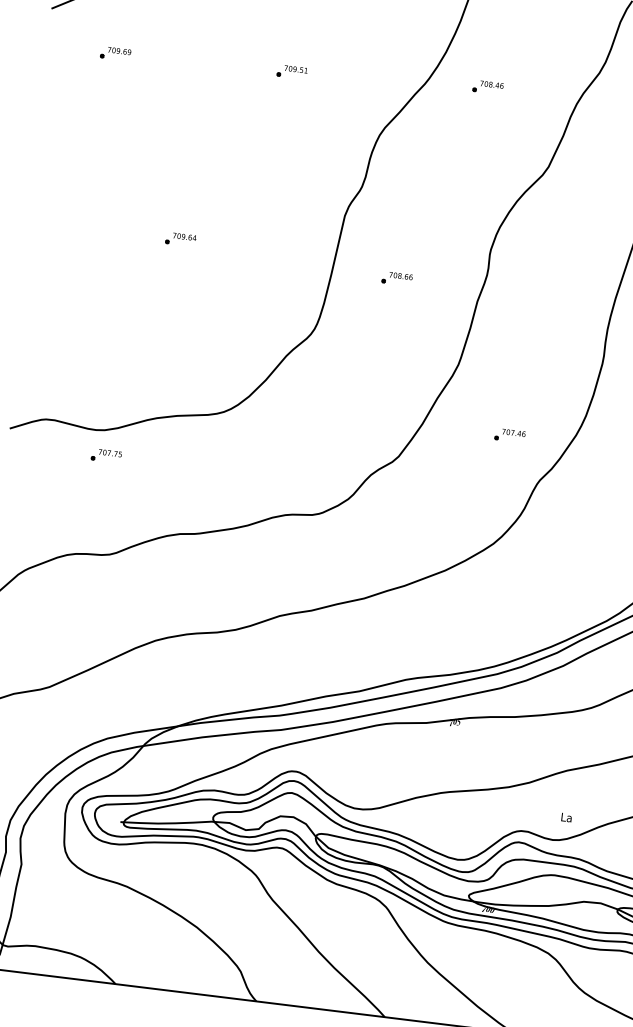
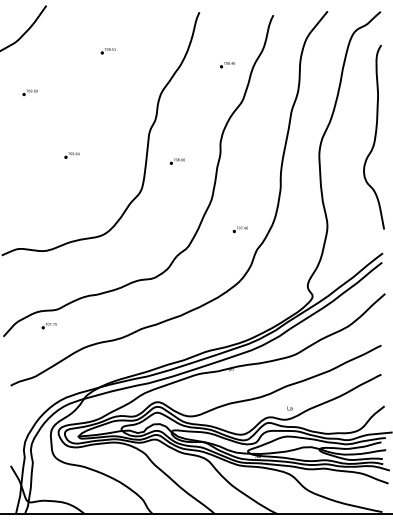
part: (114, 53) -> (29, 92), moved
part: (289, 72) -> (107, 51), moved
part: (487, 88) -> (227, 65), moved
part: (104, 457) -> (48, 326), moved

